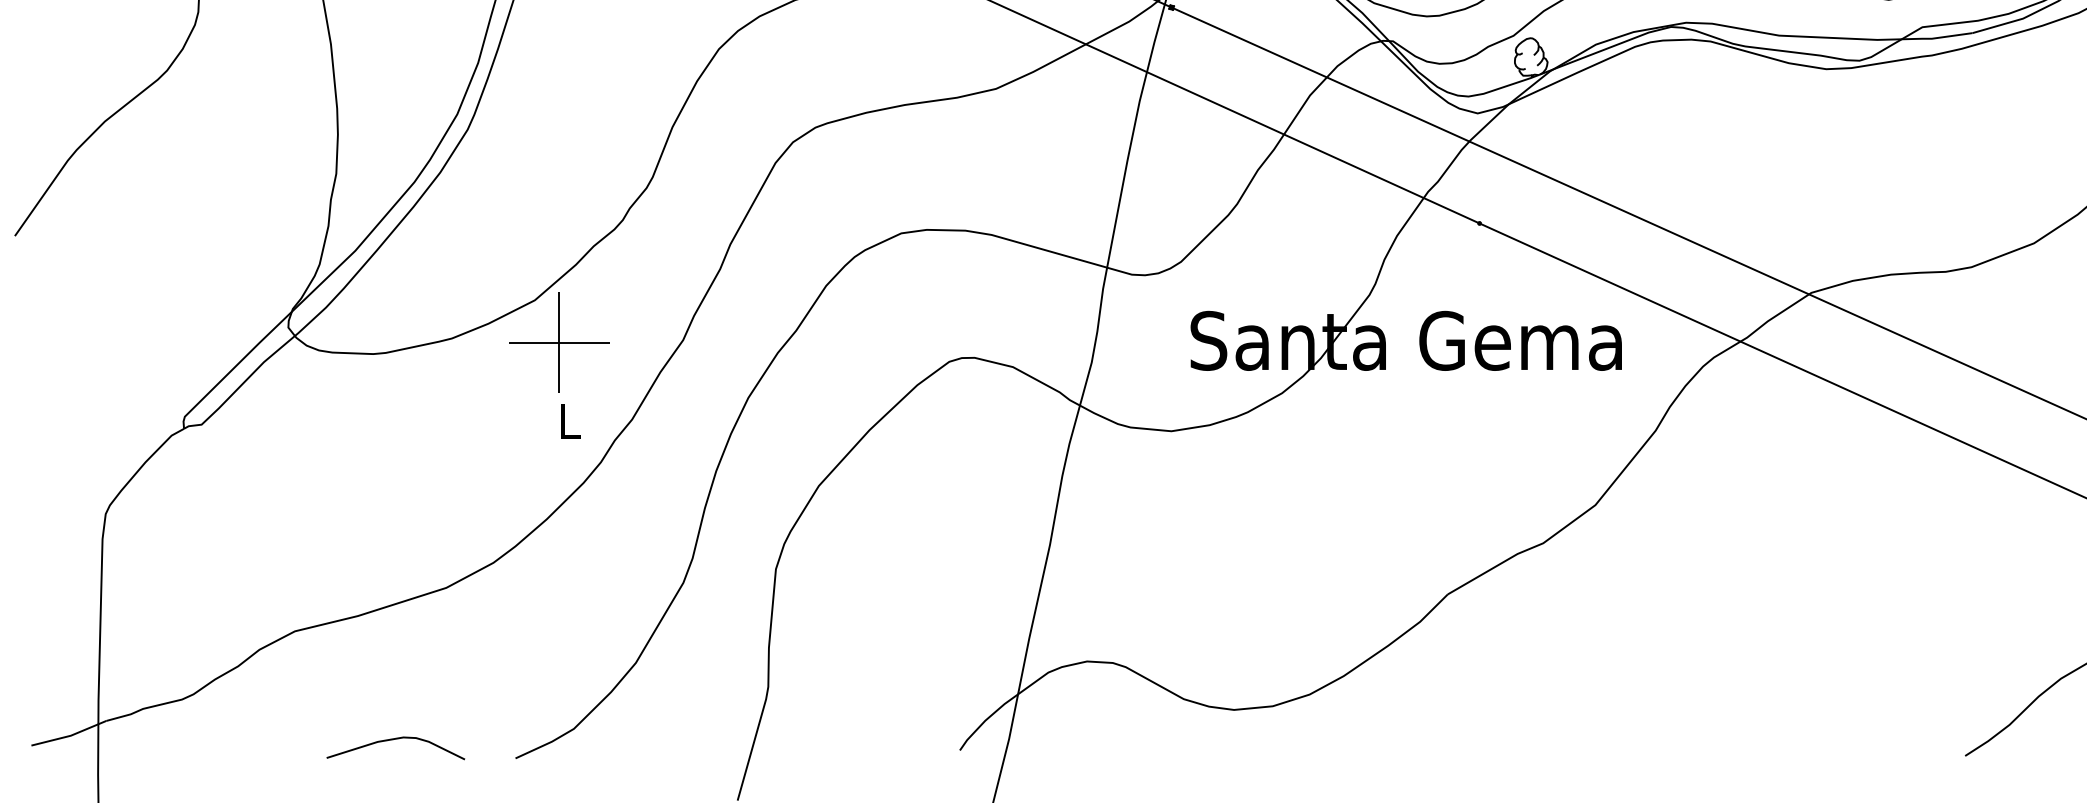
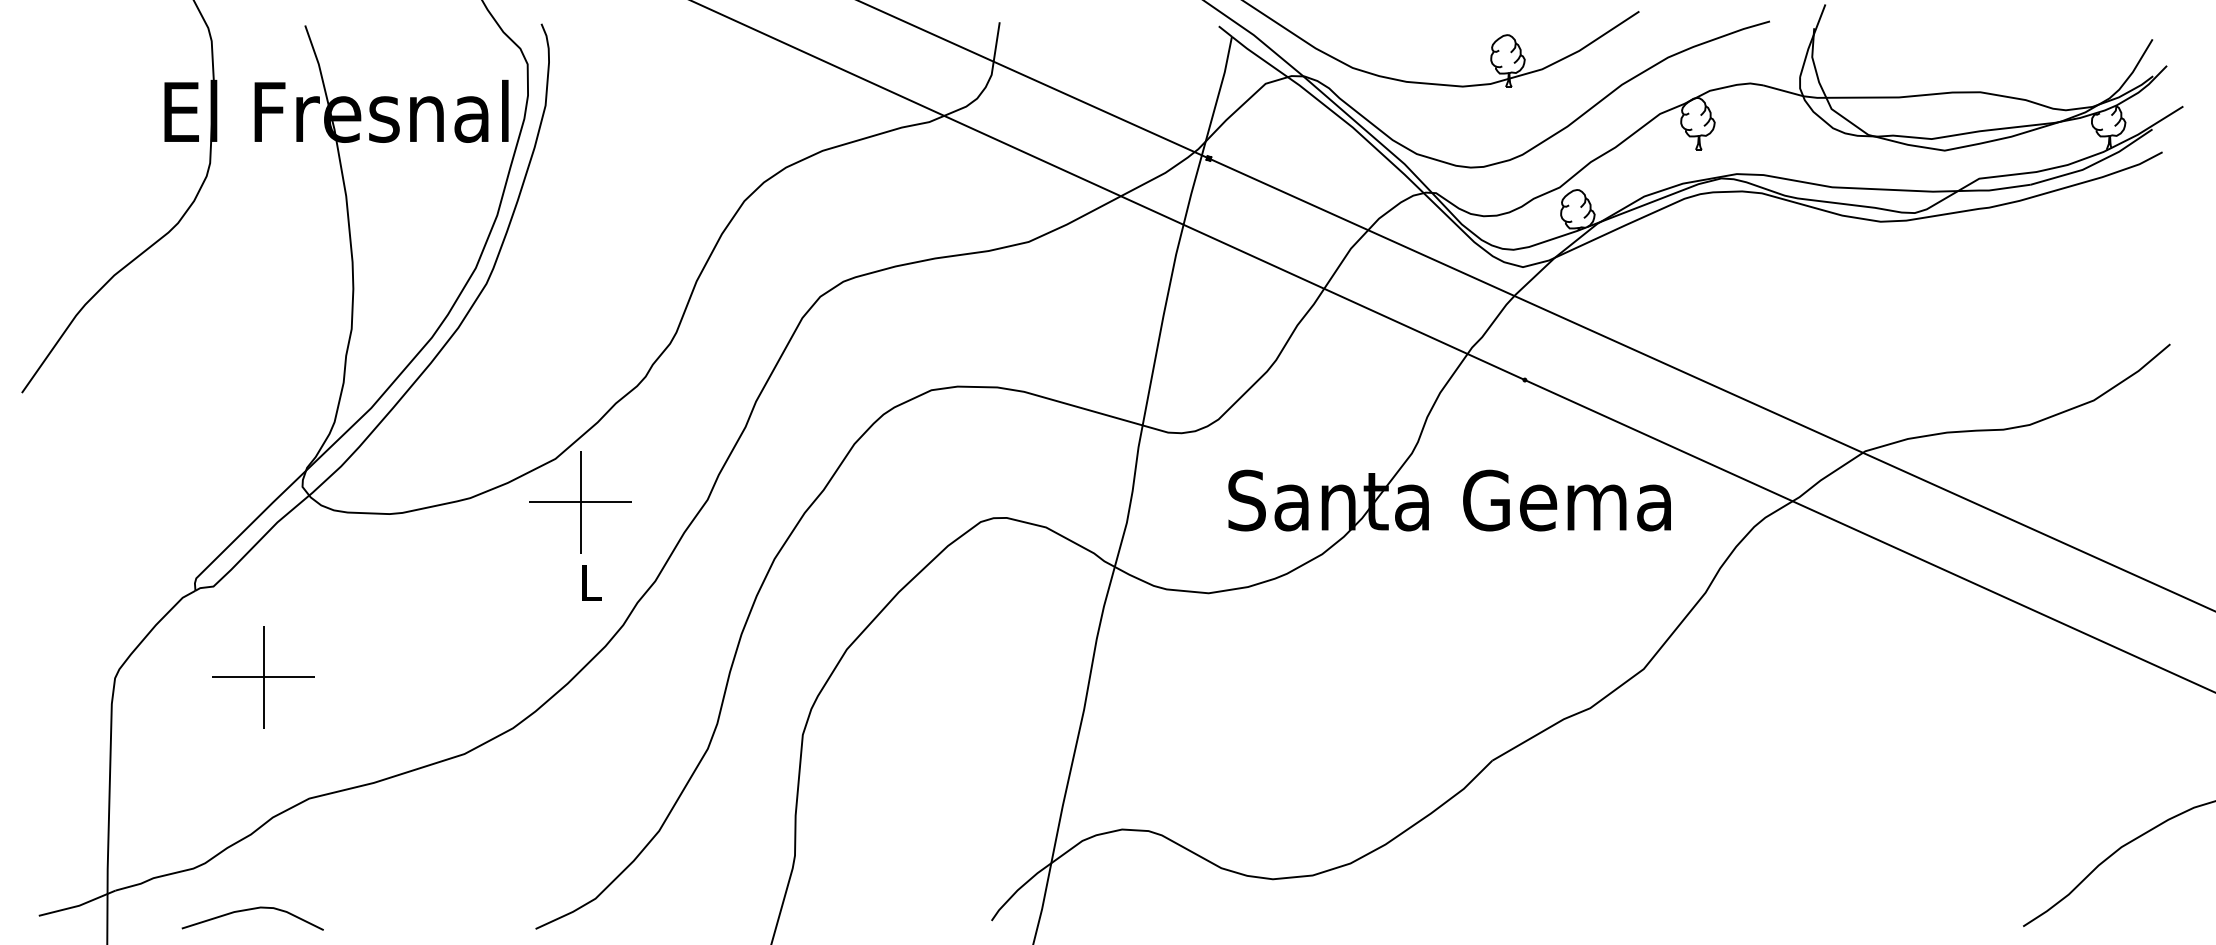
part: (250, 513) -> (263, 677), added
curve: (393, 740) -> (250, 910), moved

